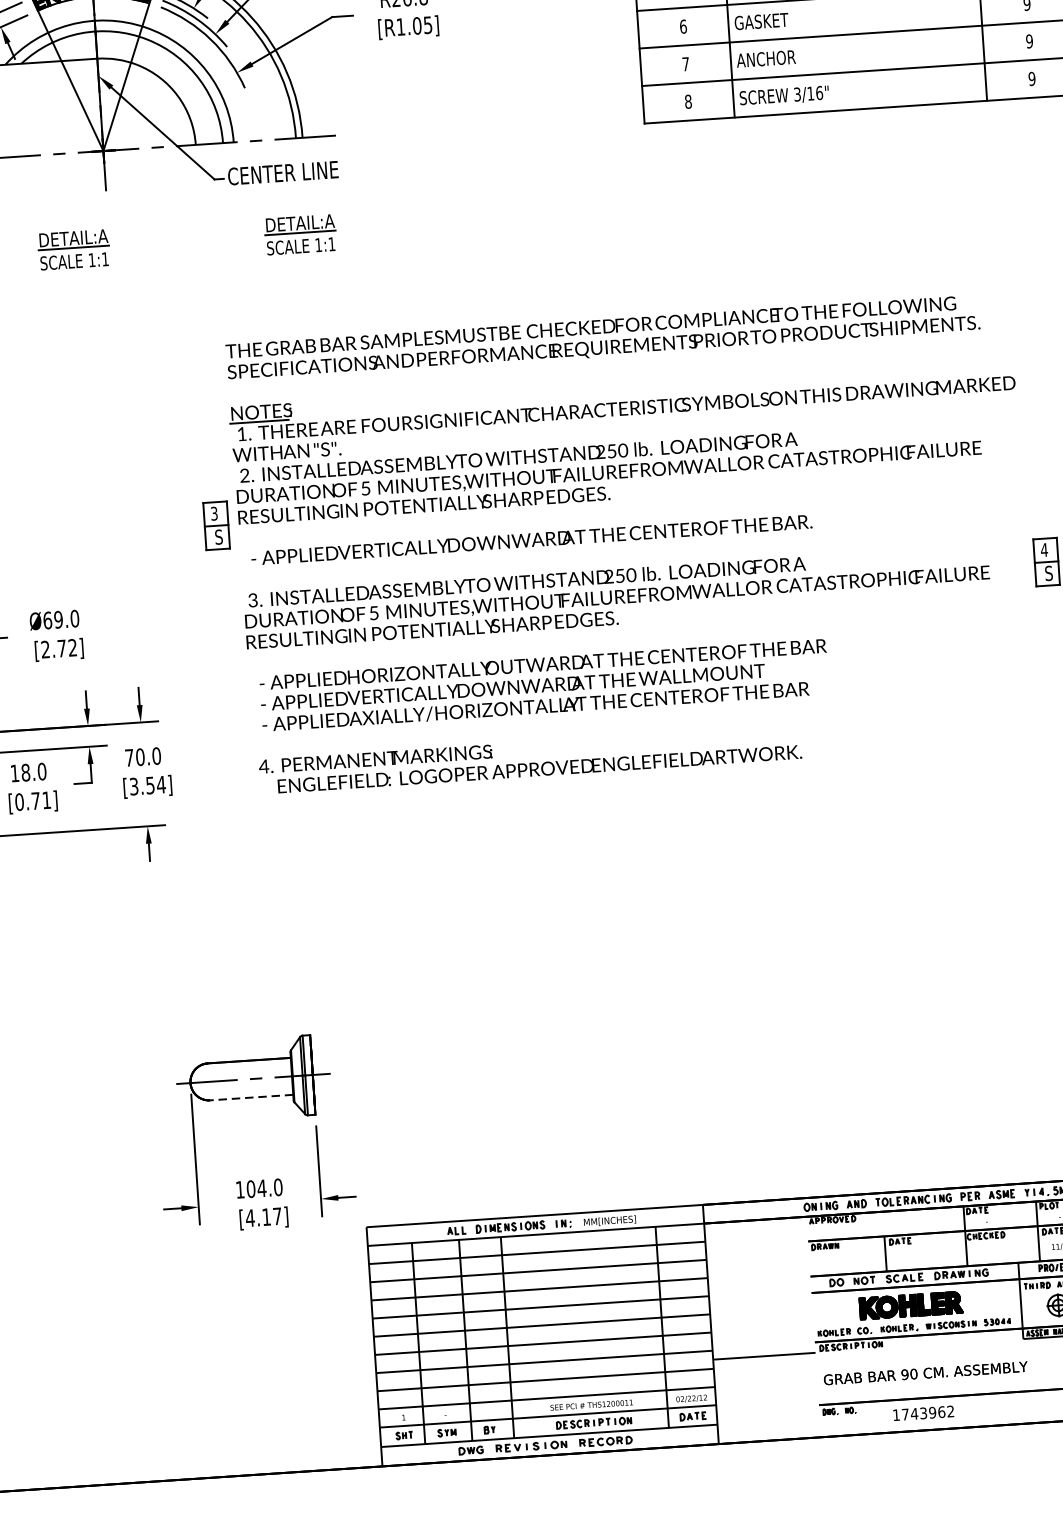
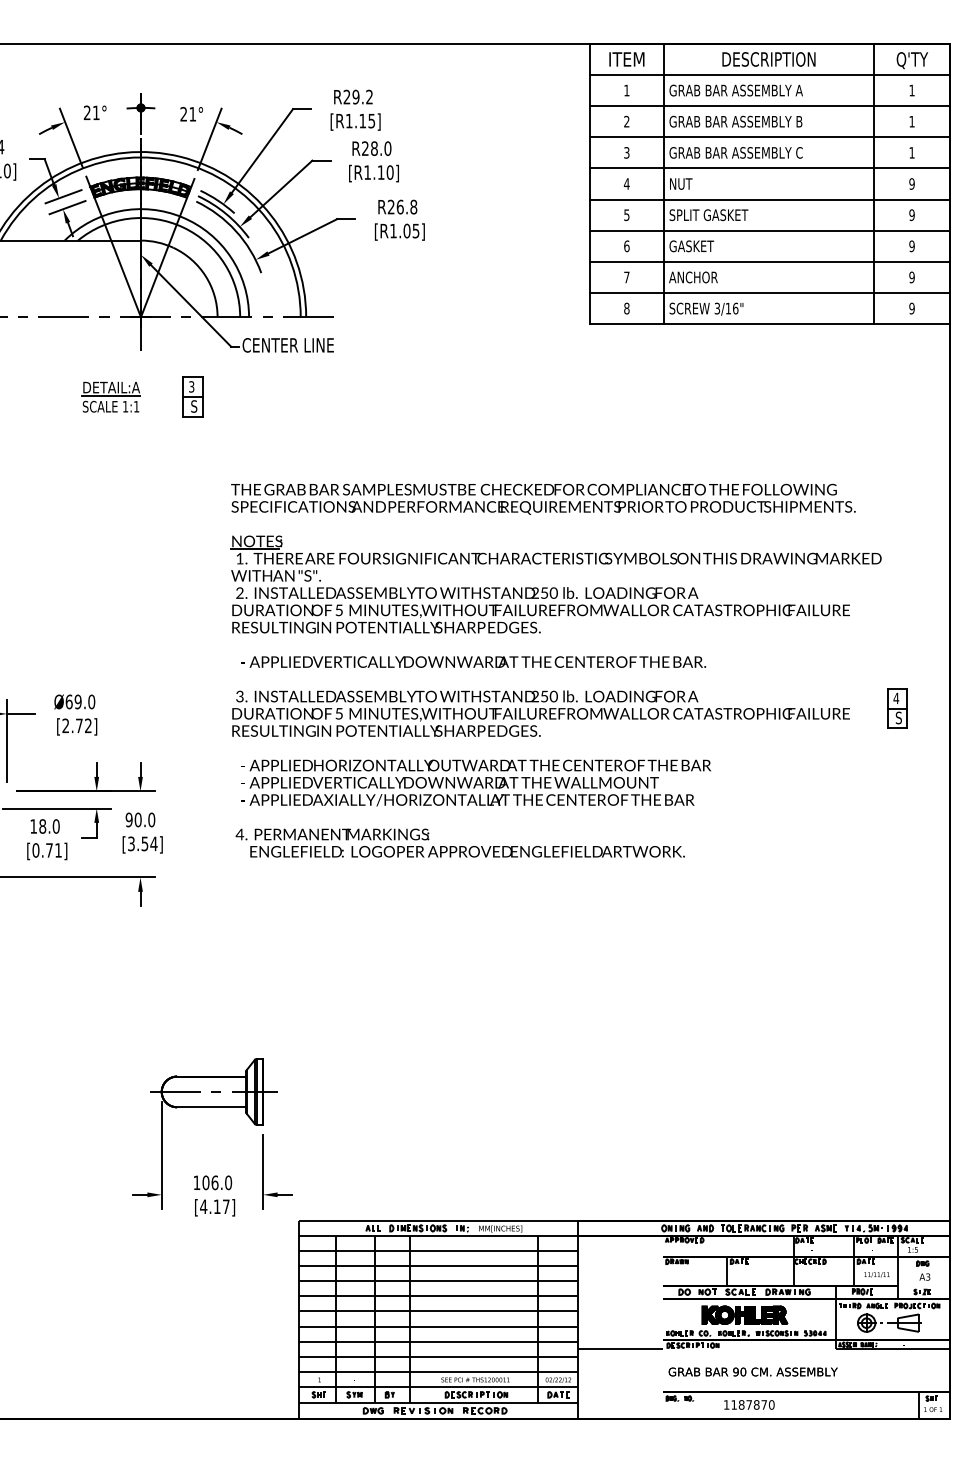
part: (299, 234) -> (298, 396), removed
part: (216, 525) -> (192, 396), moved
text: (128, 757) -> (128, 819), 70.0 -> 90.0
line: (251, 1097) -> (211, 1107), dashed -> solid
text: (261, 1188) -> (214, 1182), 104.0 -> 106.0
text: (927, 1412) -> (752, 1404), 1743962 -> 1187870

